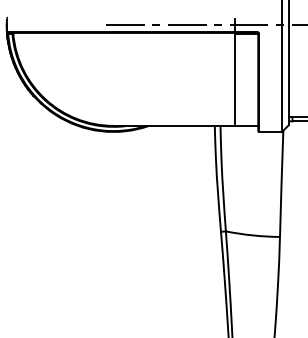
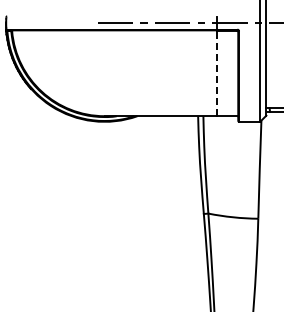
line: (235, 79) -> (217, 73), solid -> dashed

